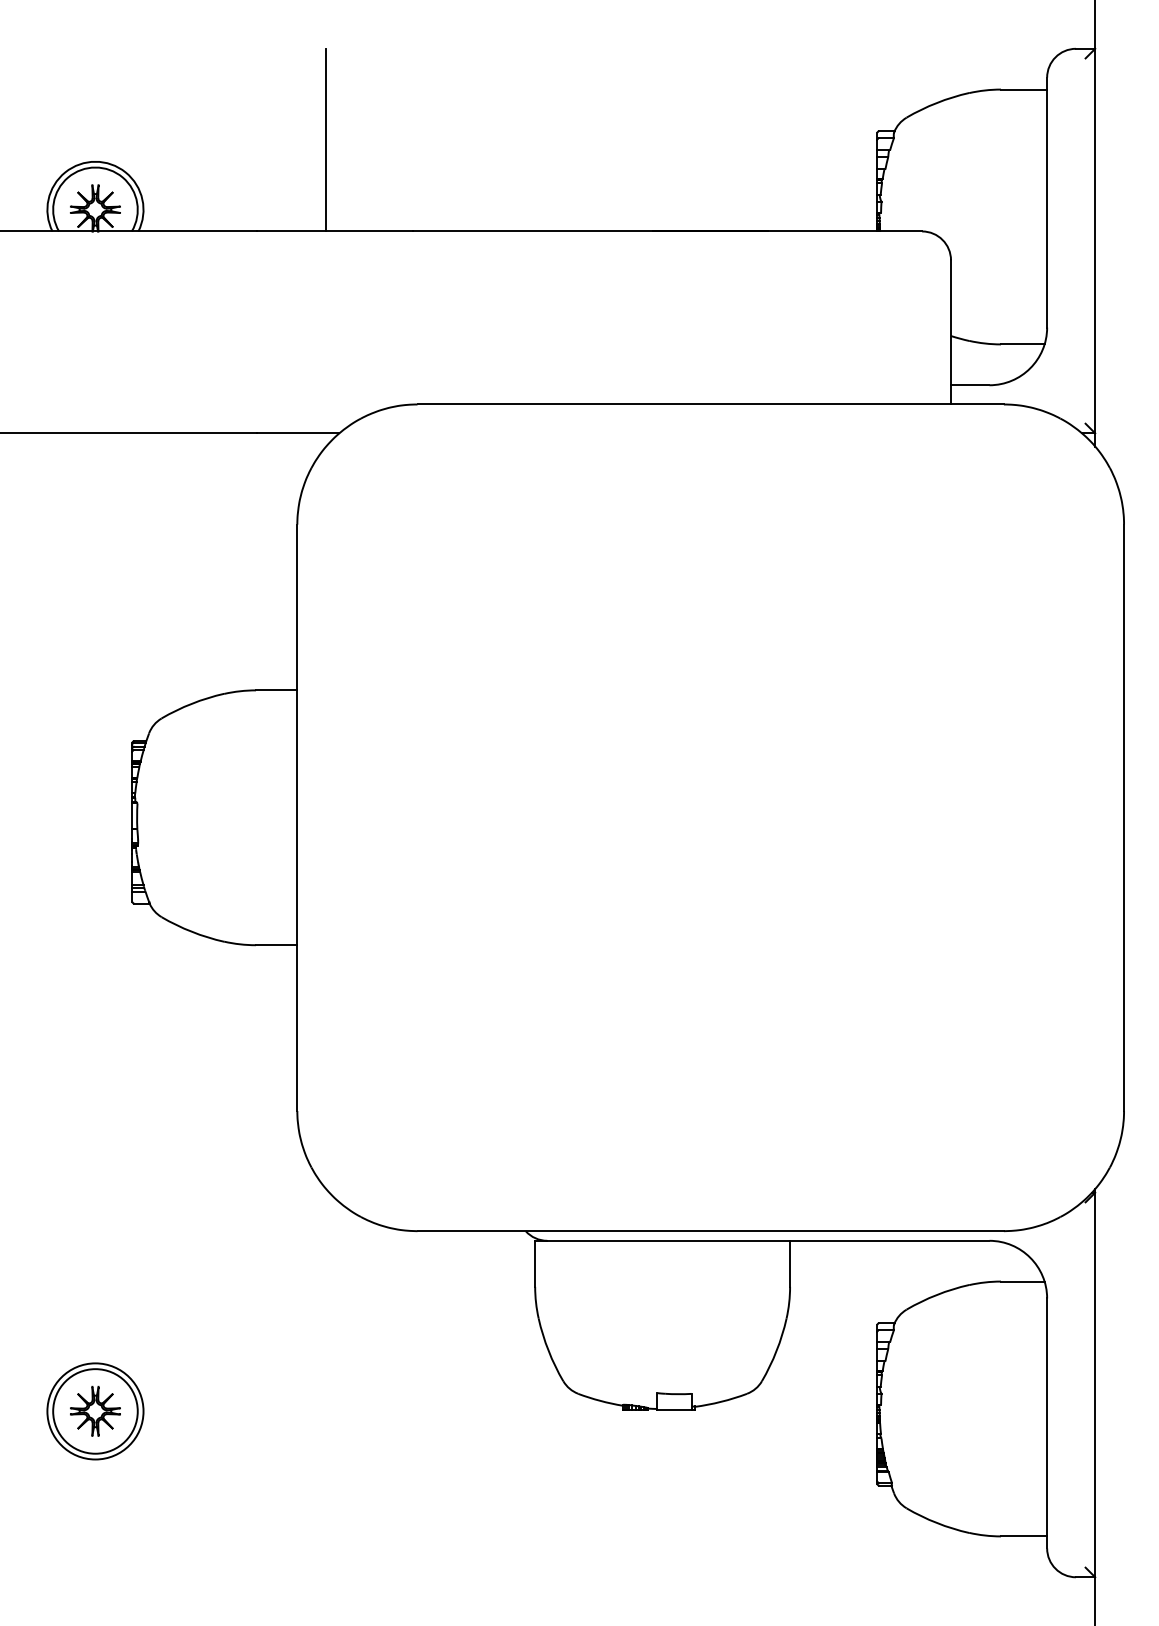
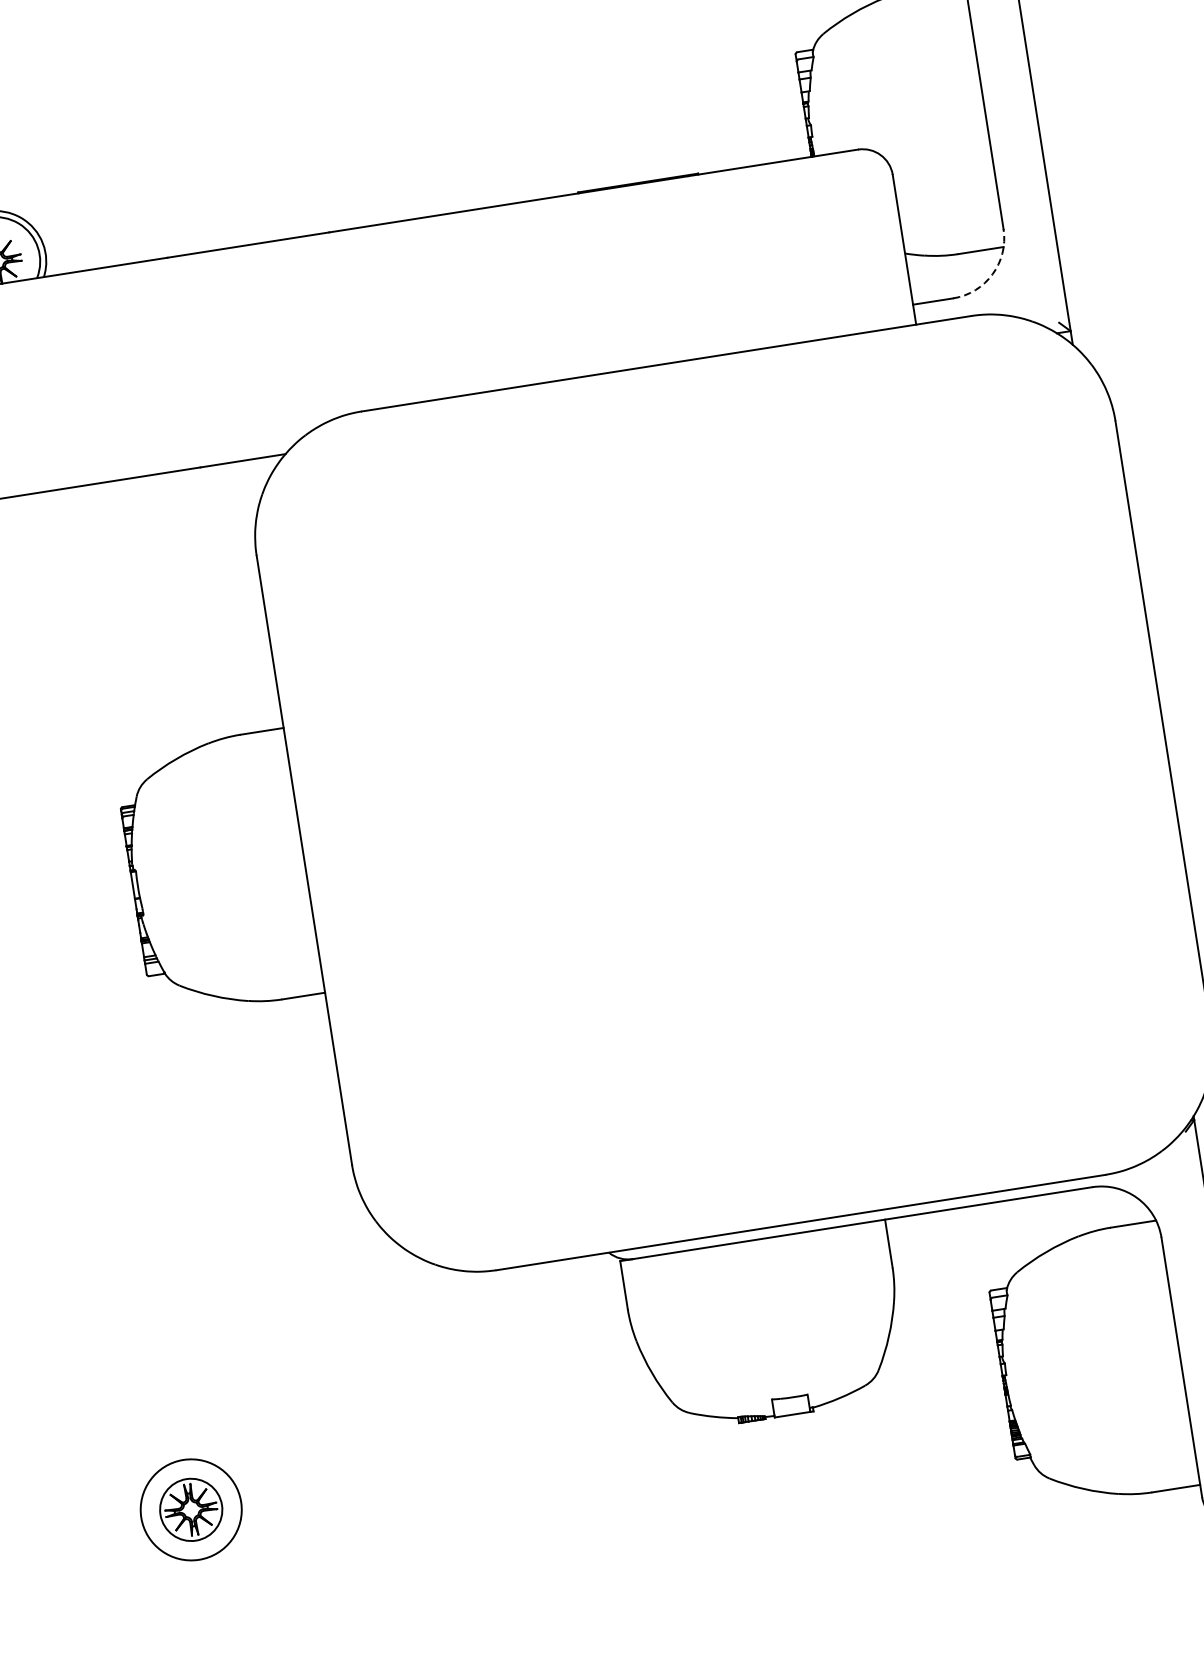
line: (326, 139) -> (224, 150), removed
arc: (1030, 368) -> (992, 274), solid -> dashed
circle: (95, 1411) -> (191, 1509), size x0.7

